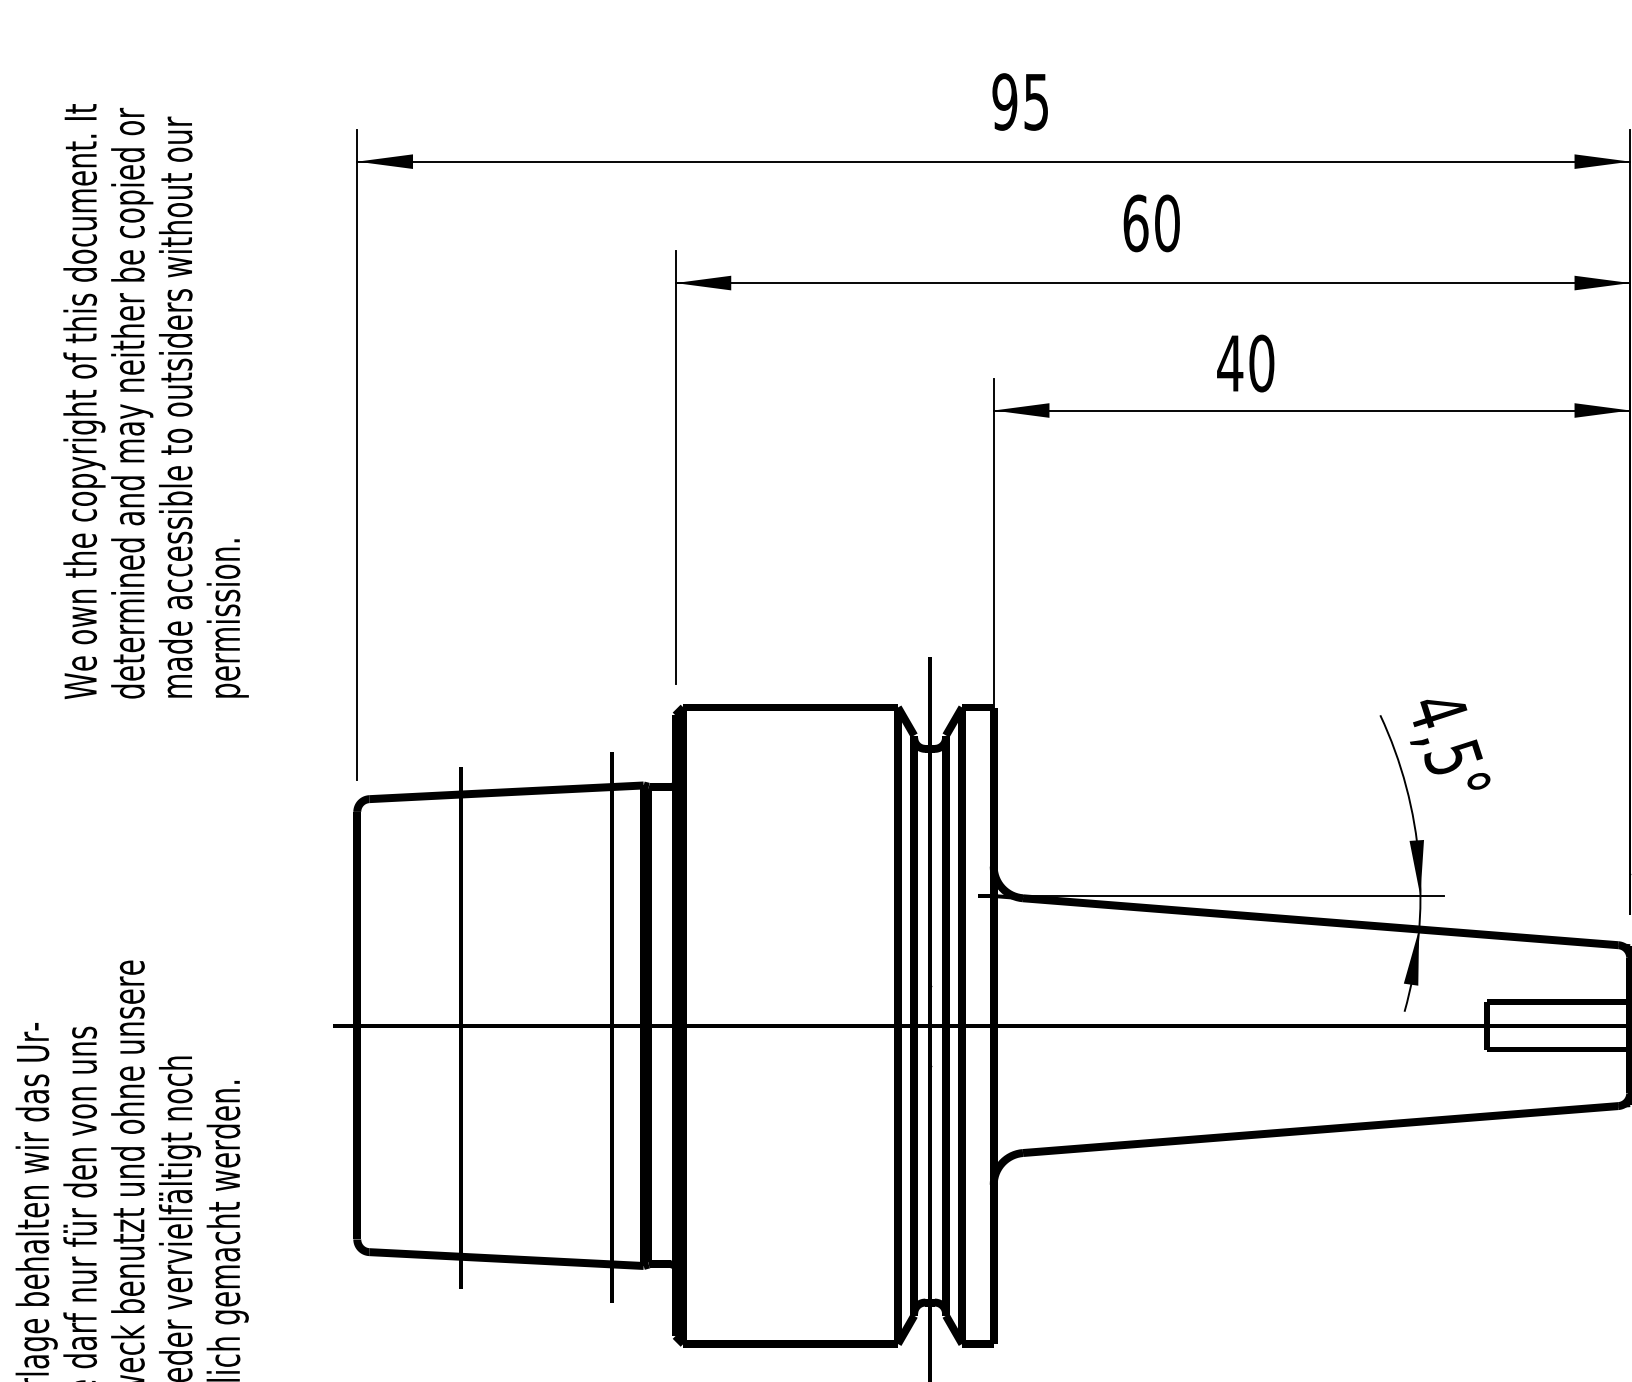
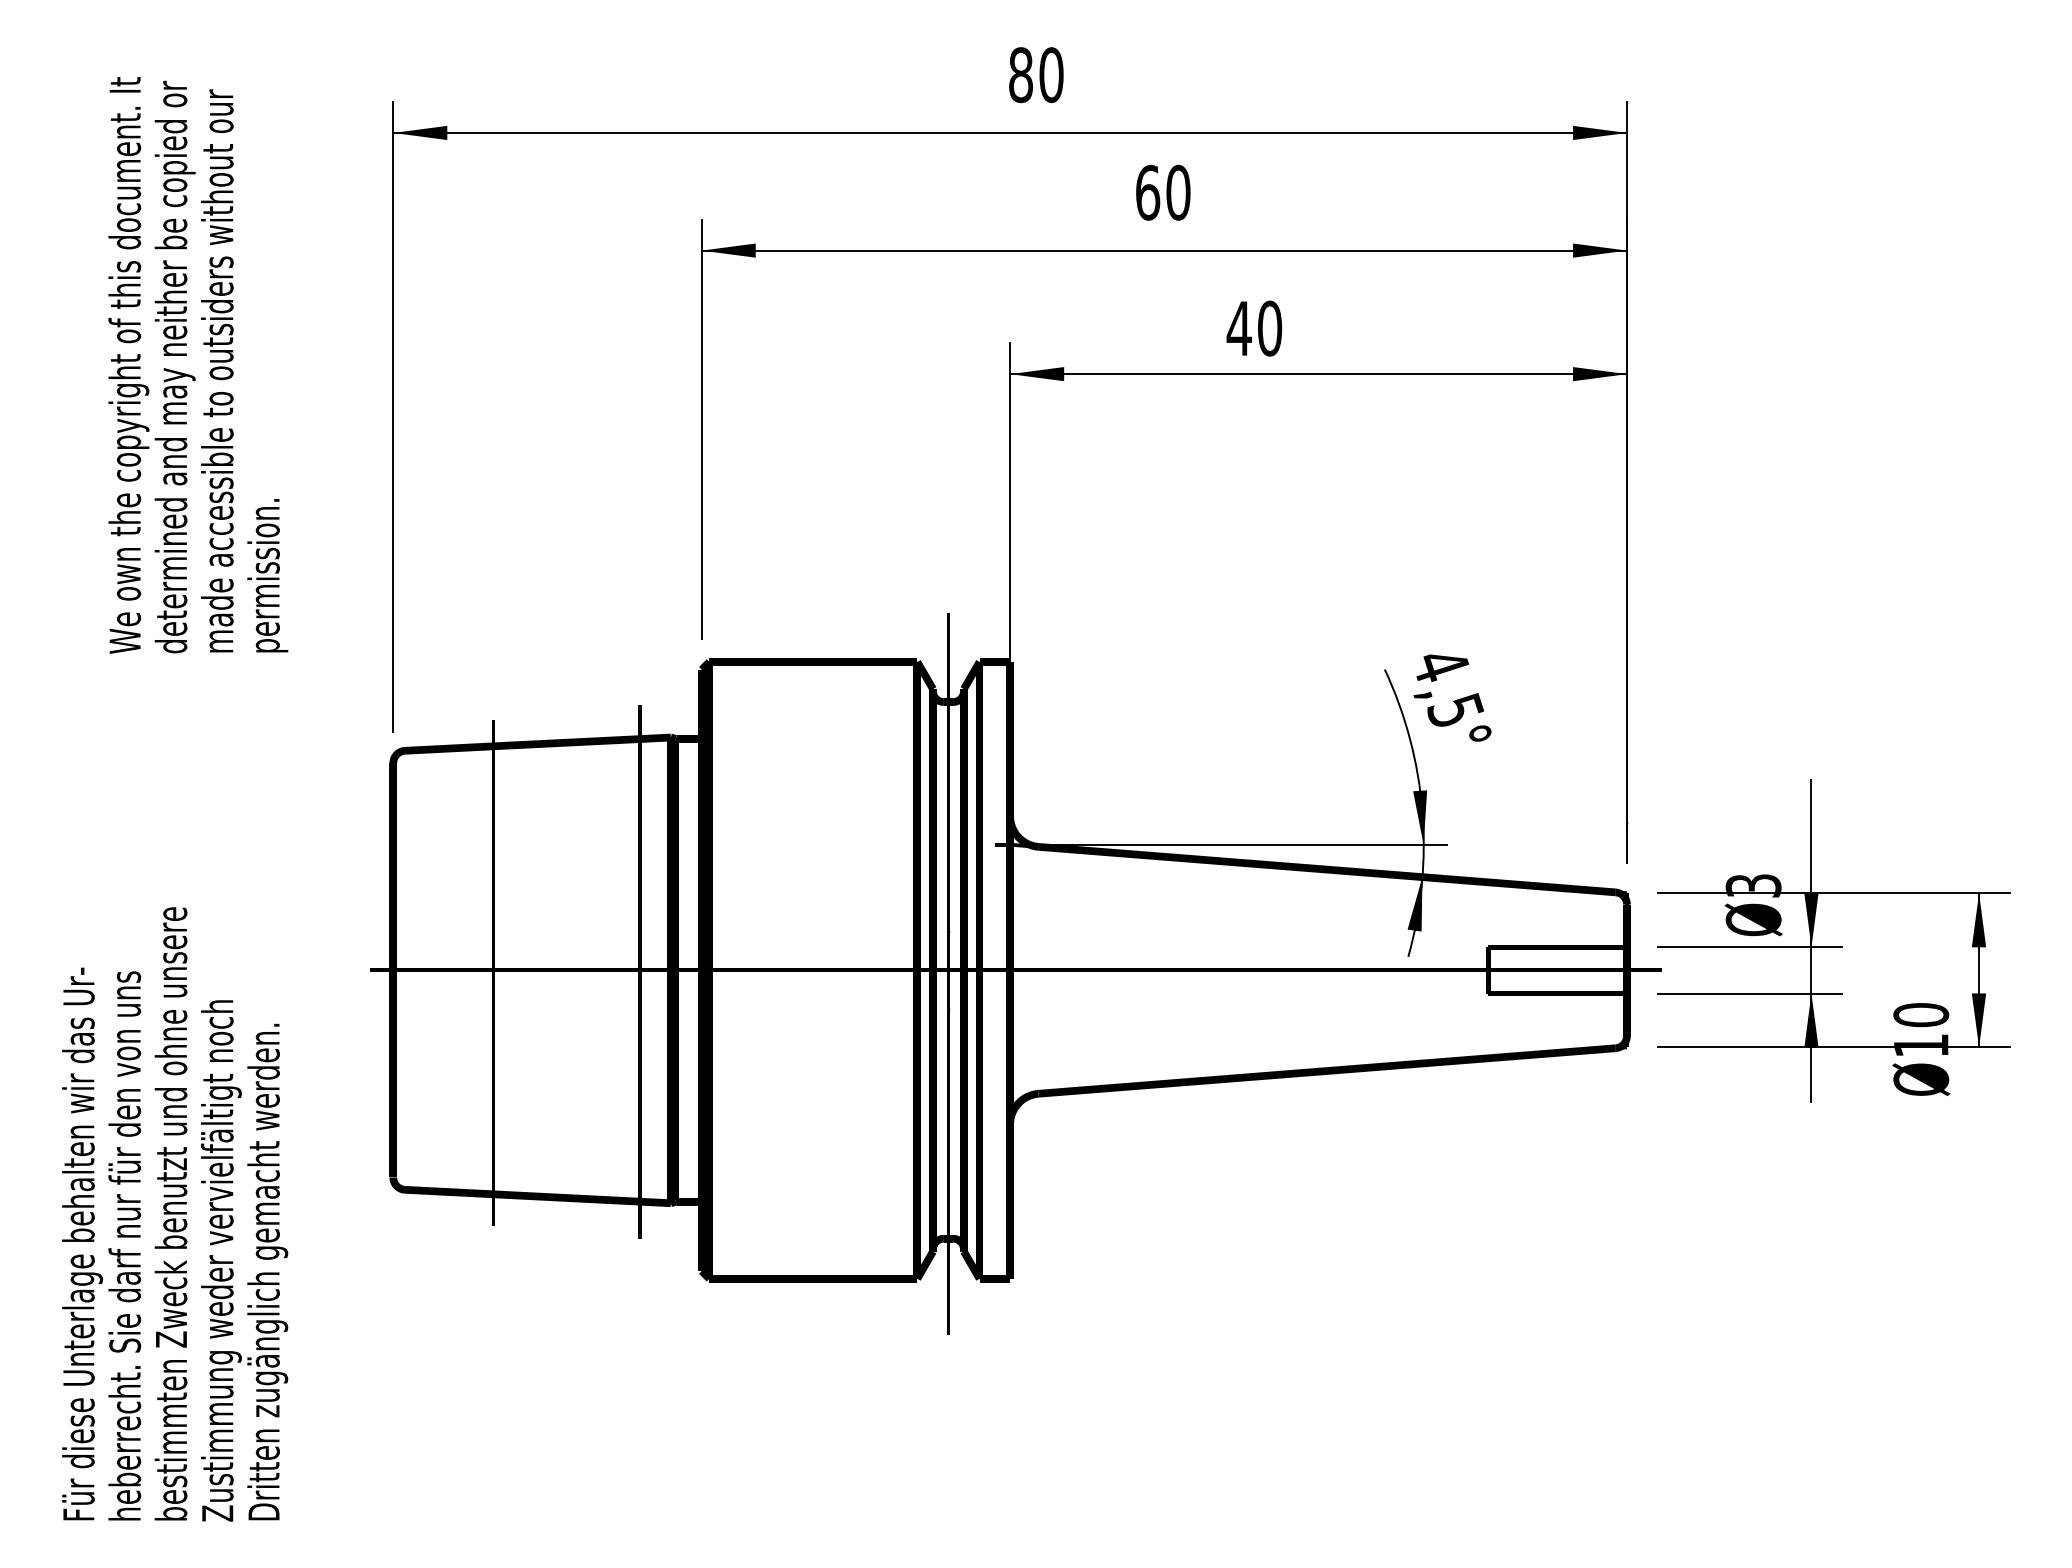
text: (1019, 102) -> (1035, 75), 95 -> 80

